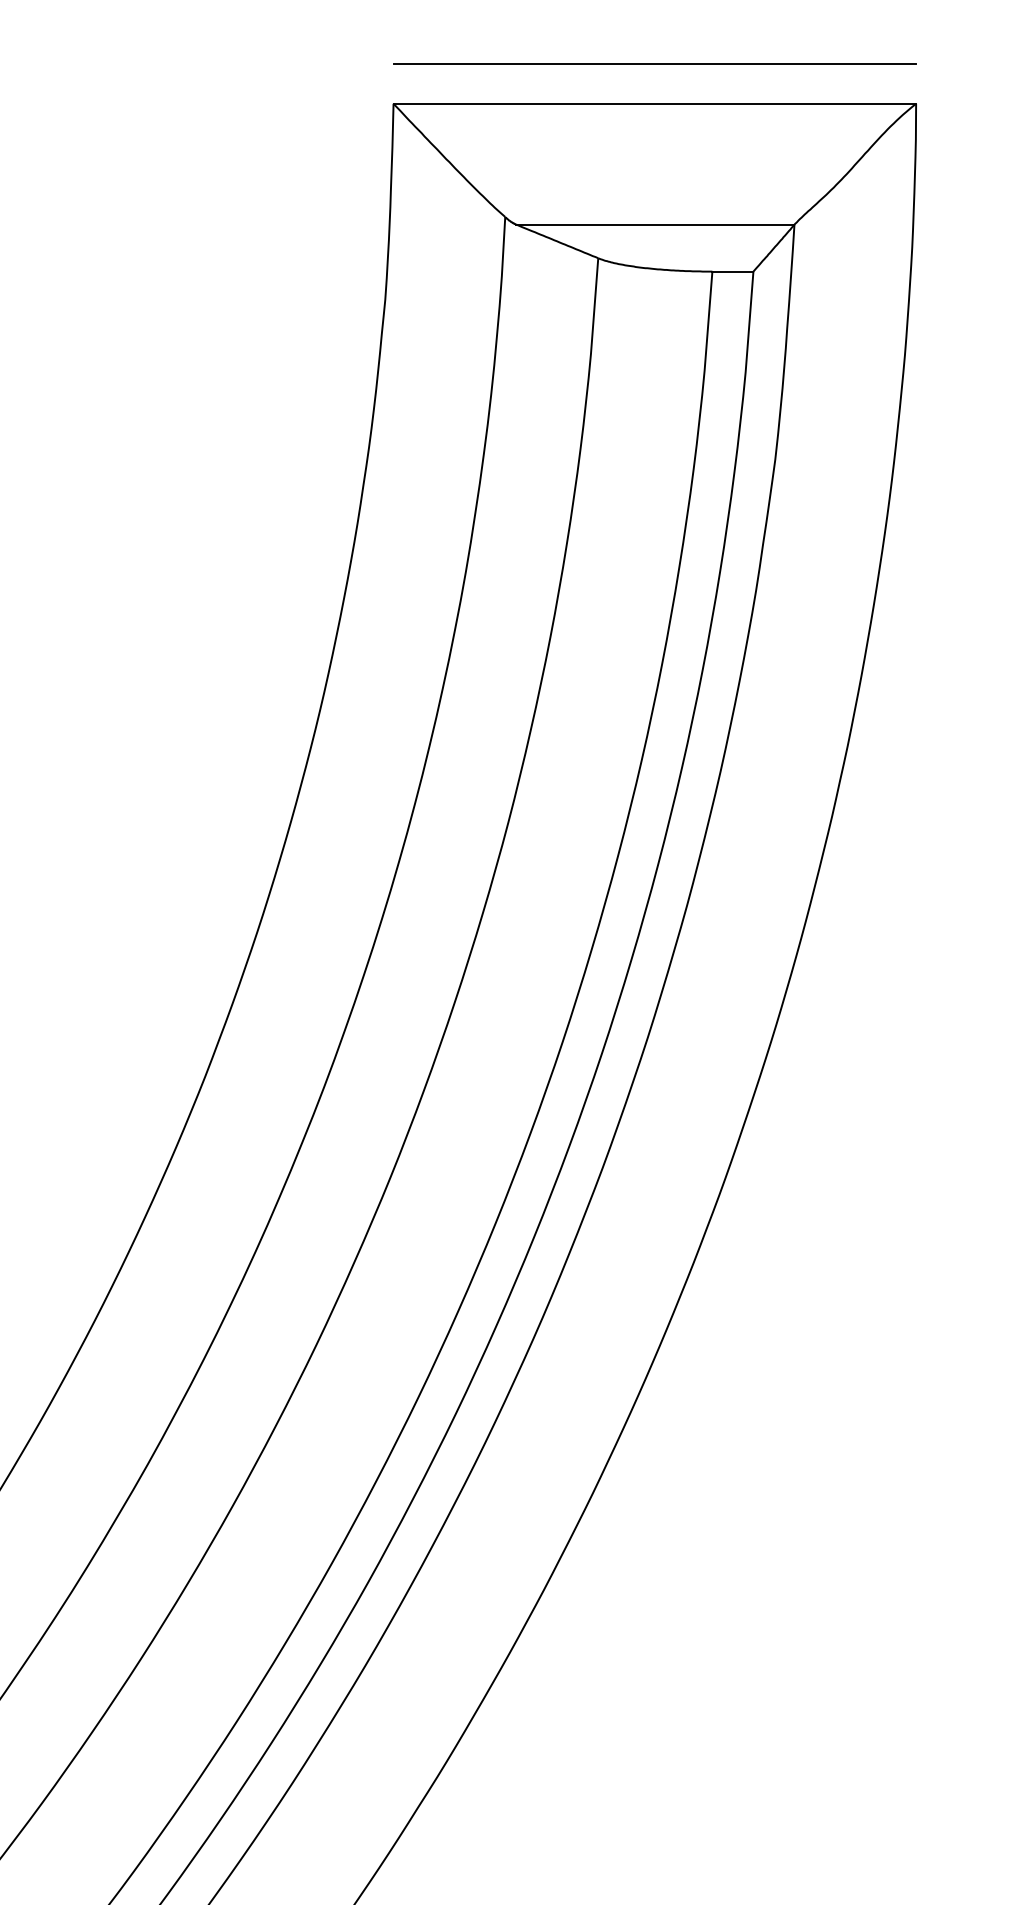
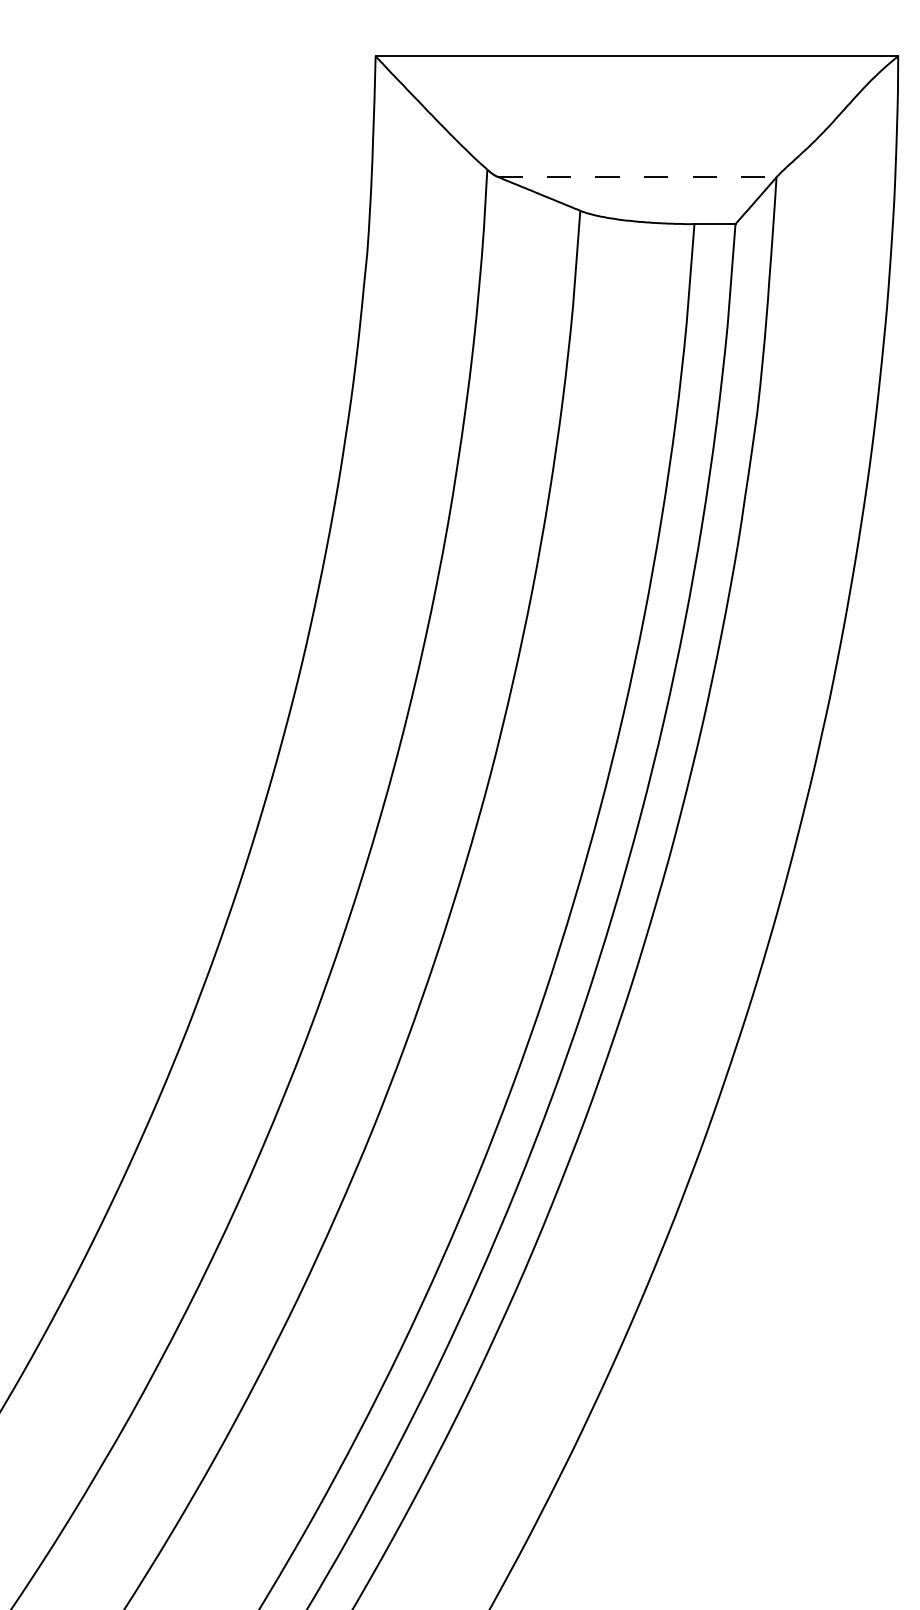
line: (654, 64) -> (636, 17), removed
line: (655, 224) -> (637, 177), solid -> dashed

